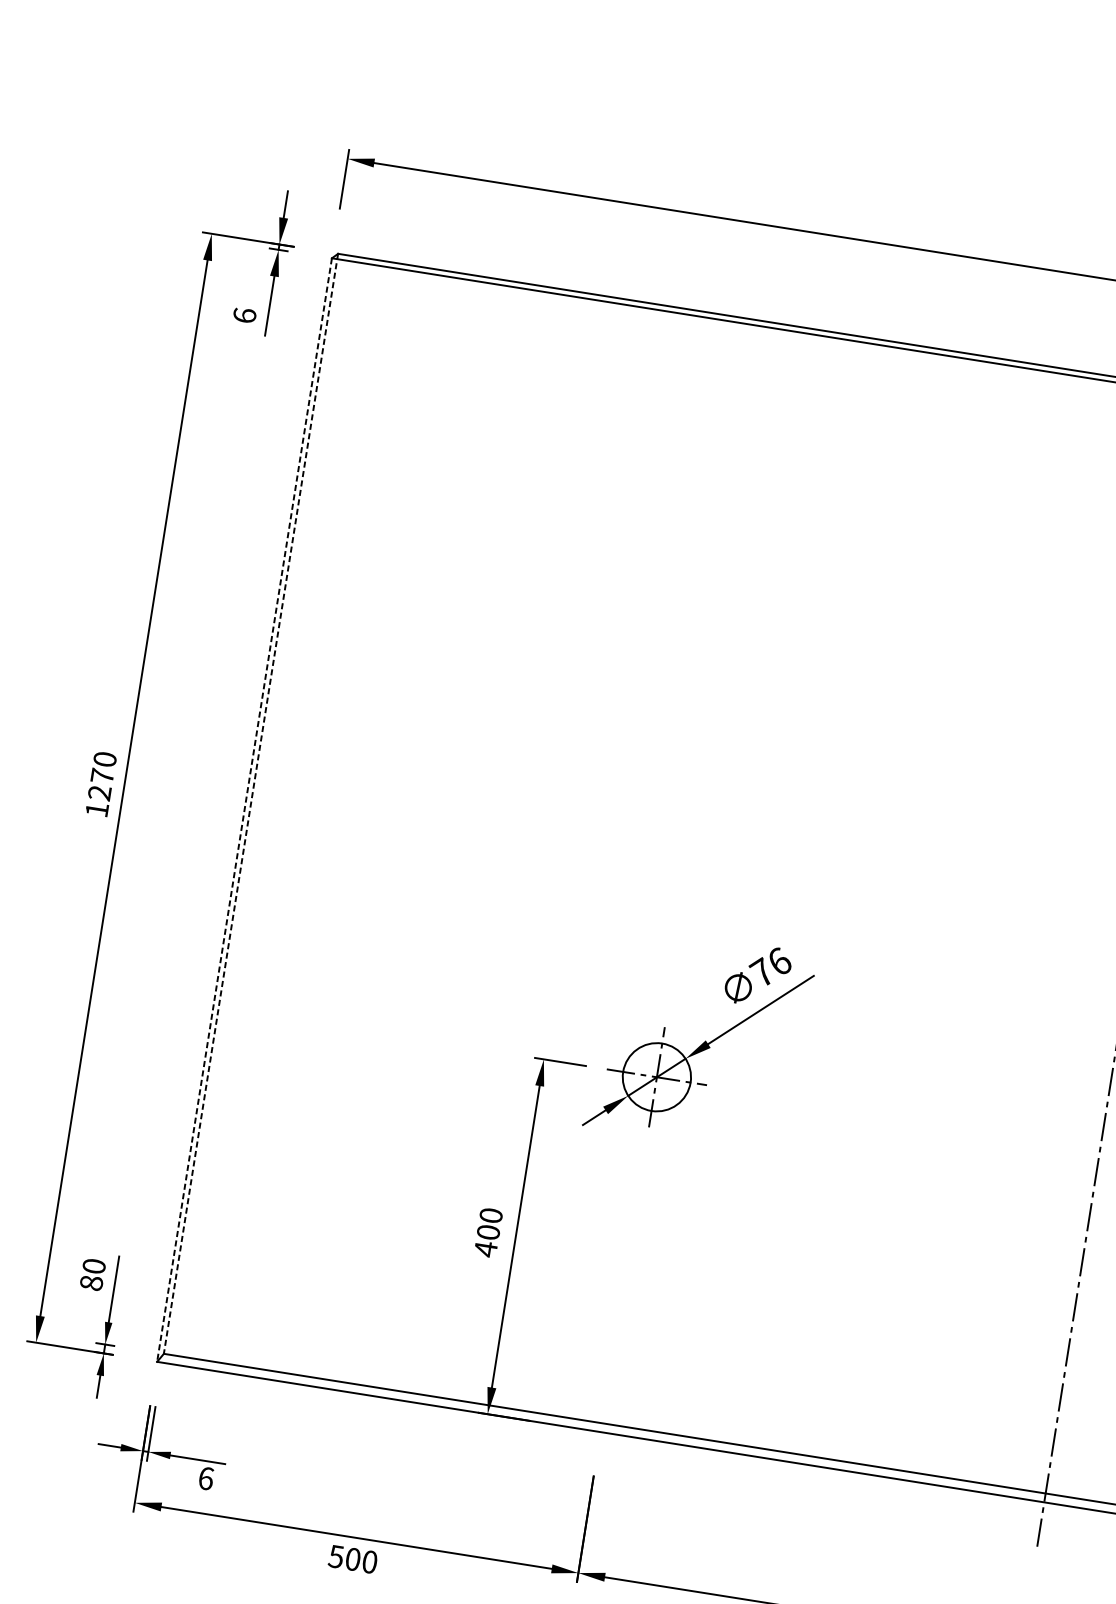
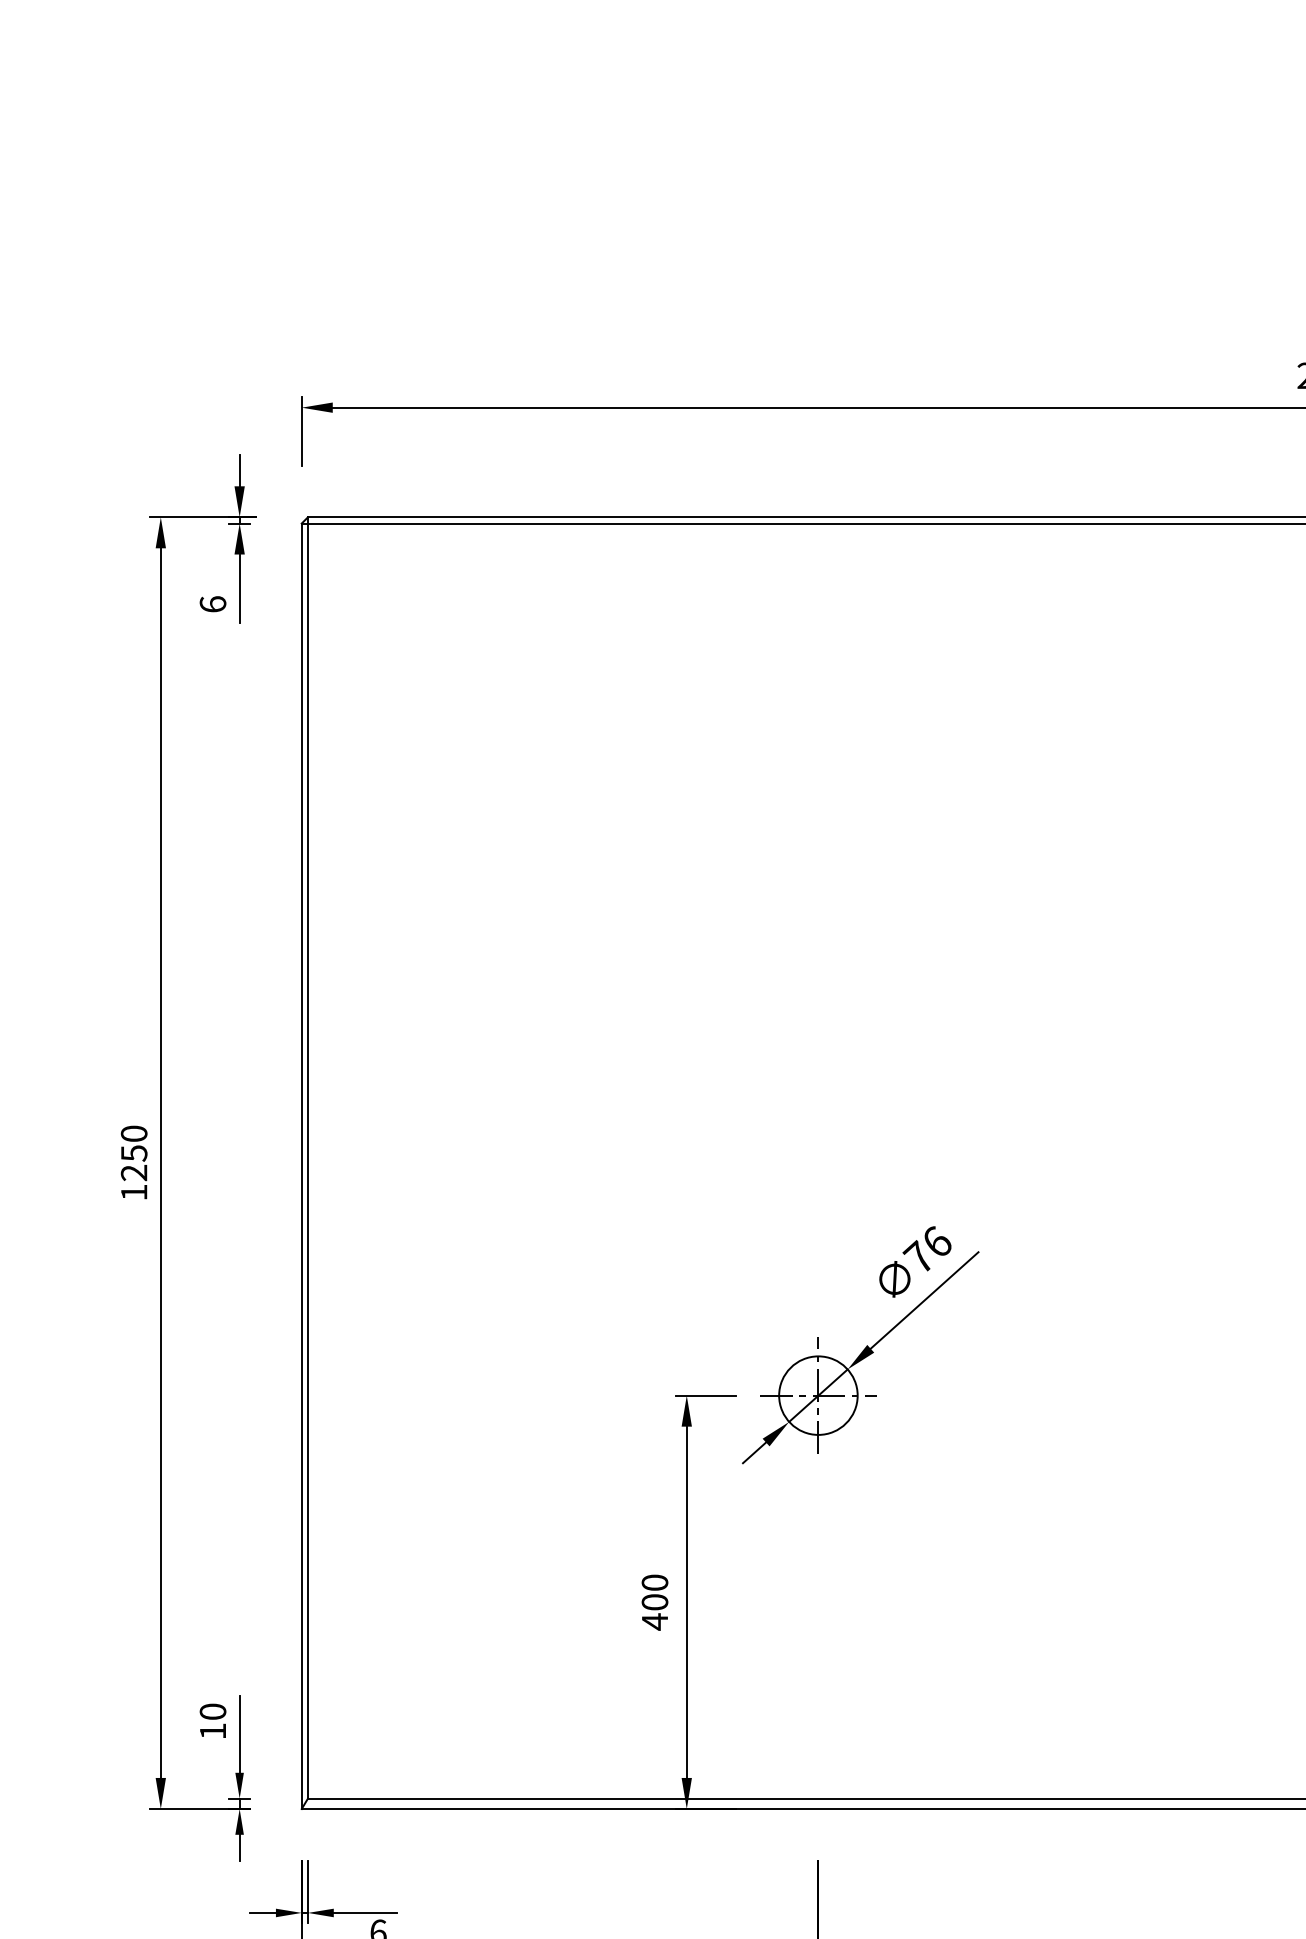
text: (102, 776) -> (134, 1153), 1270 -> 1250
line: (250, 803) -> (307, 1157), dashed -> solid
line: (244, 810) -> (301, 1166), dashed -> solid
text: (91, 1283) -> (212, 1731), 80 -> 10

